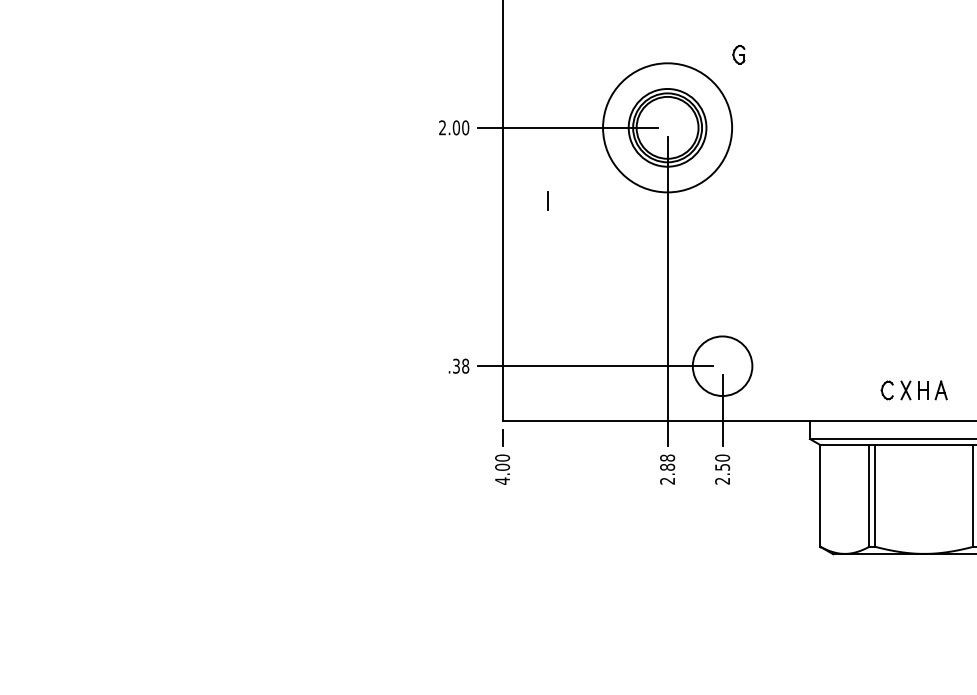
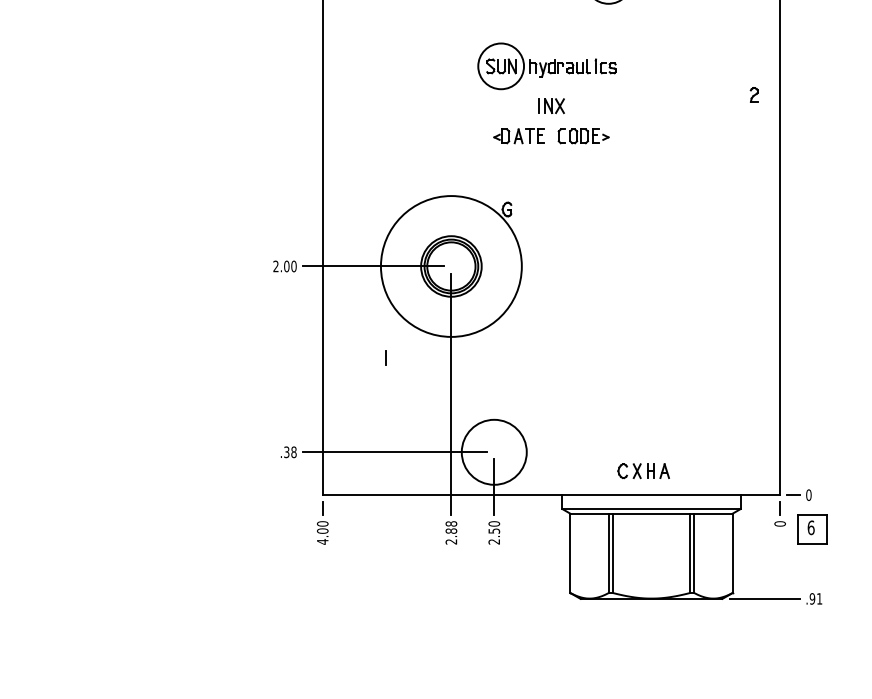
circle: (667, 127) -> (451, 266), size x1.4
line: (547, 200) -> (385, 357), moved
circle: (722, 366) -> (494, 452), size x1.4

